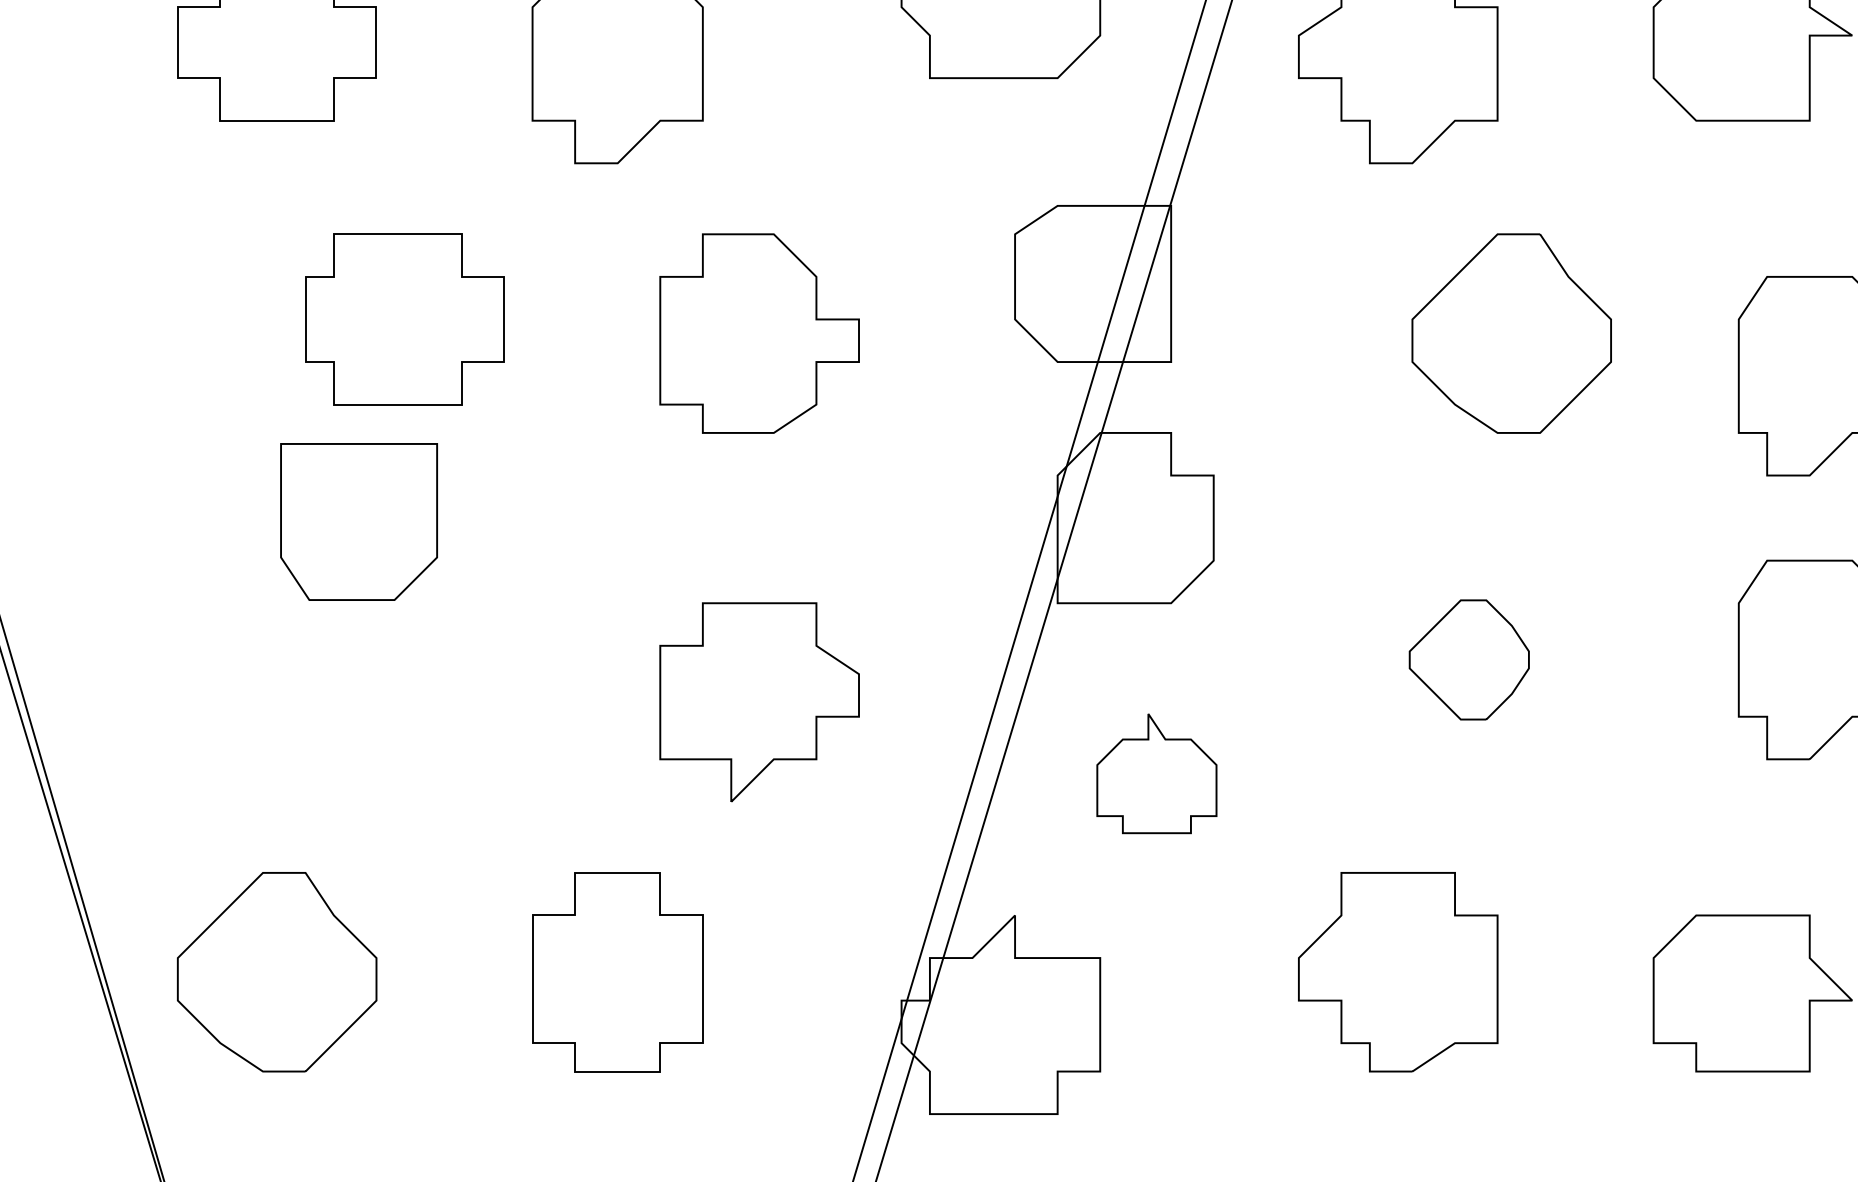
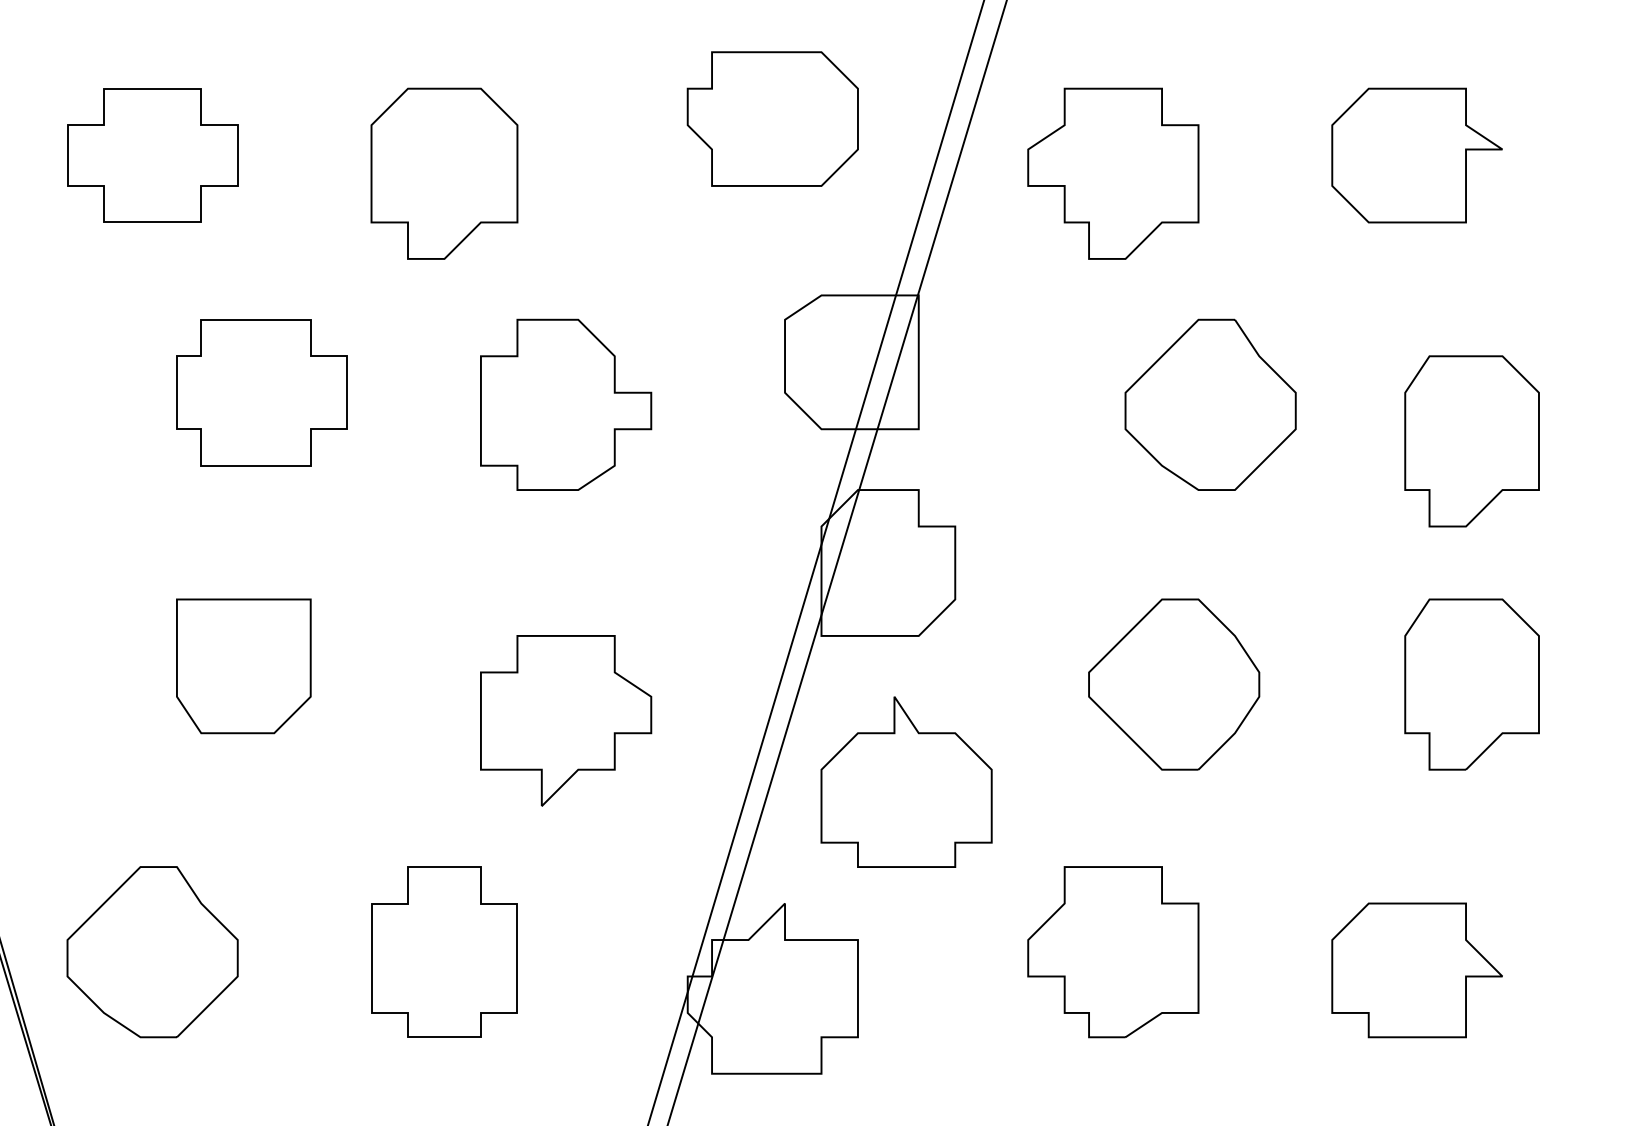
part: (358, 522) -> (243, 666), moved
part: (1469, 659) -> (1174, 684), size x1.67
part: (1156, 773) -> (906, 781), size x1.67

